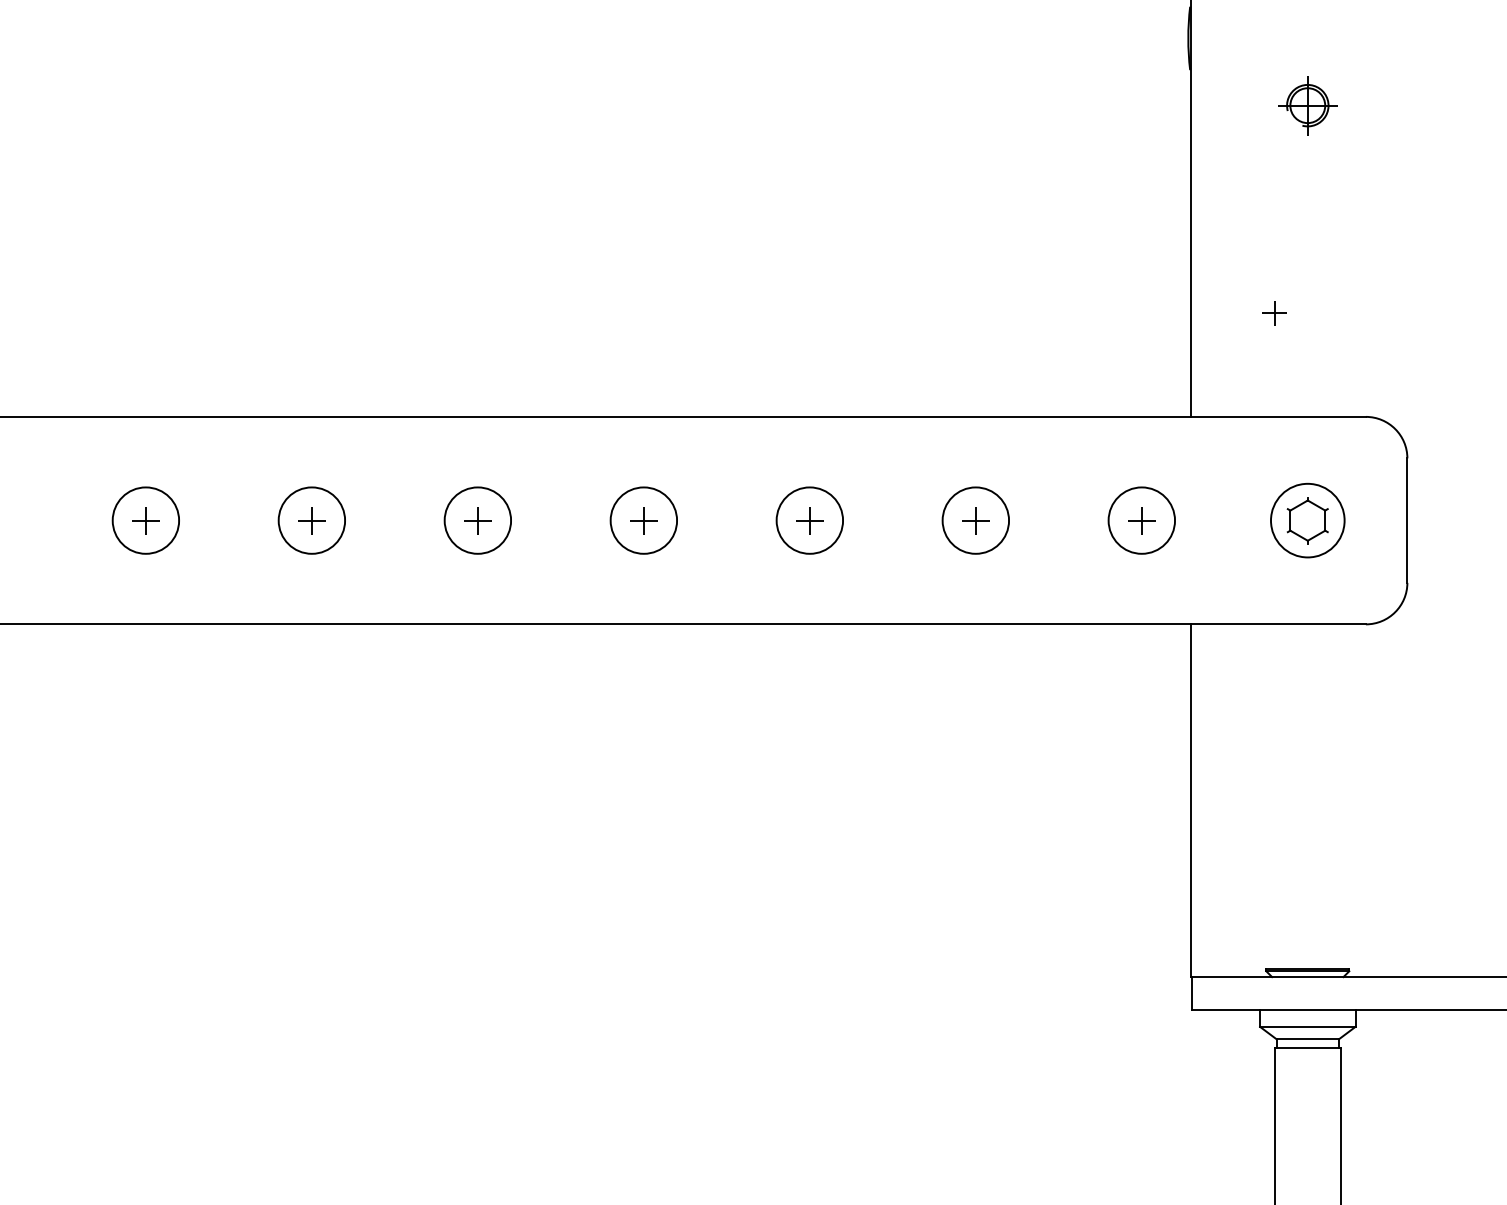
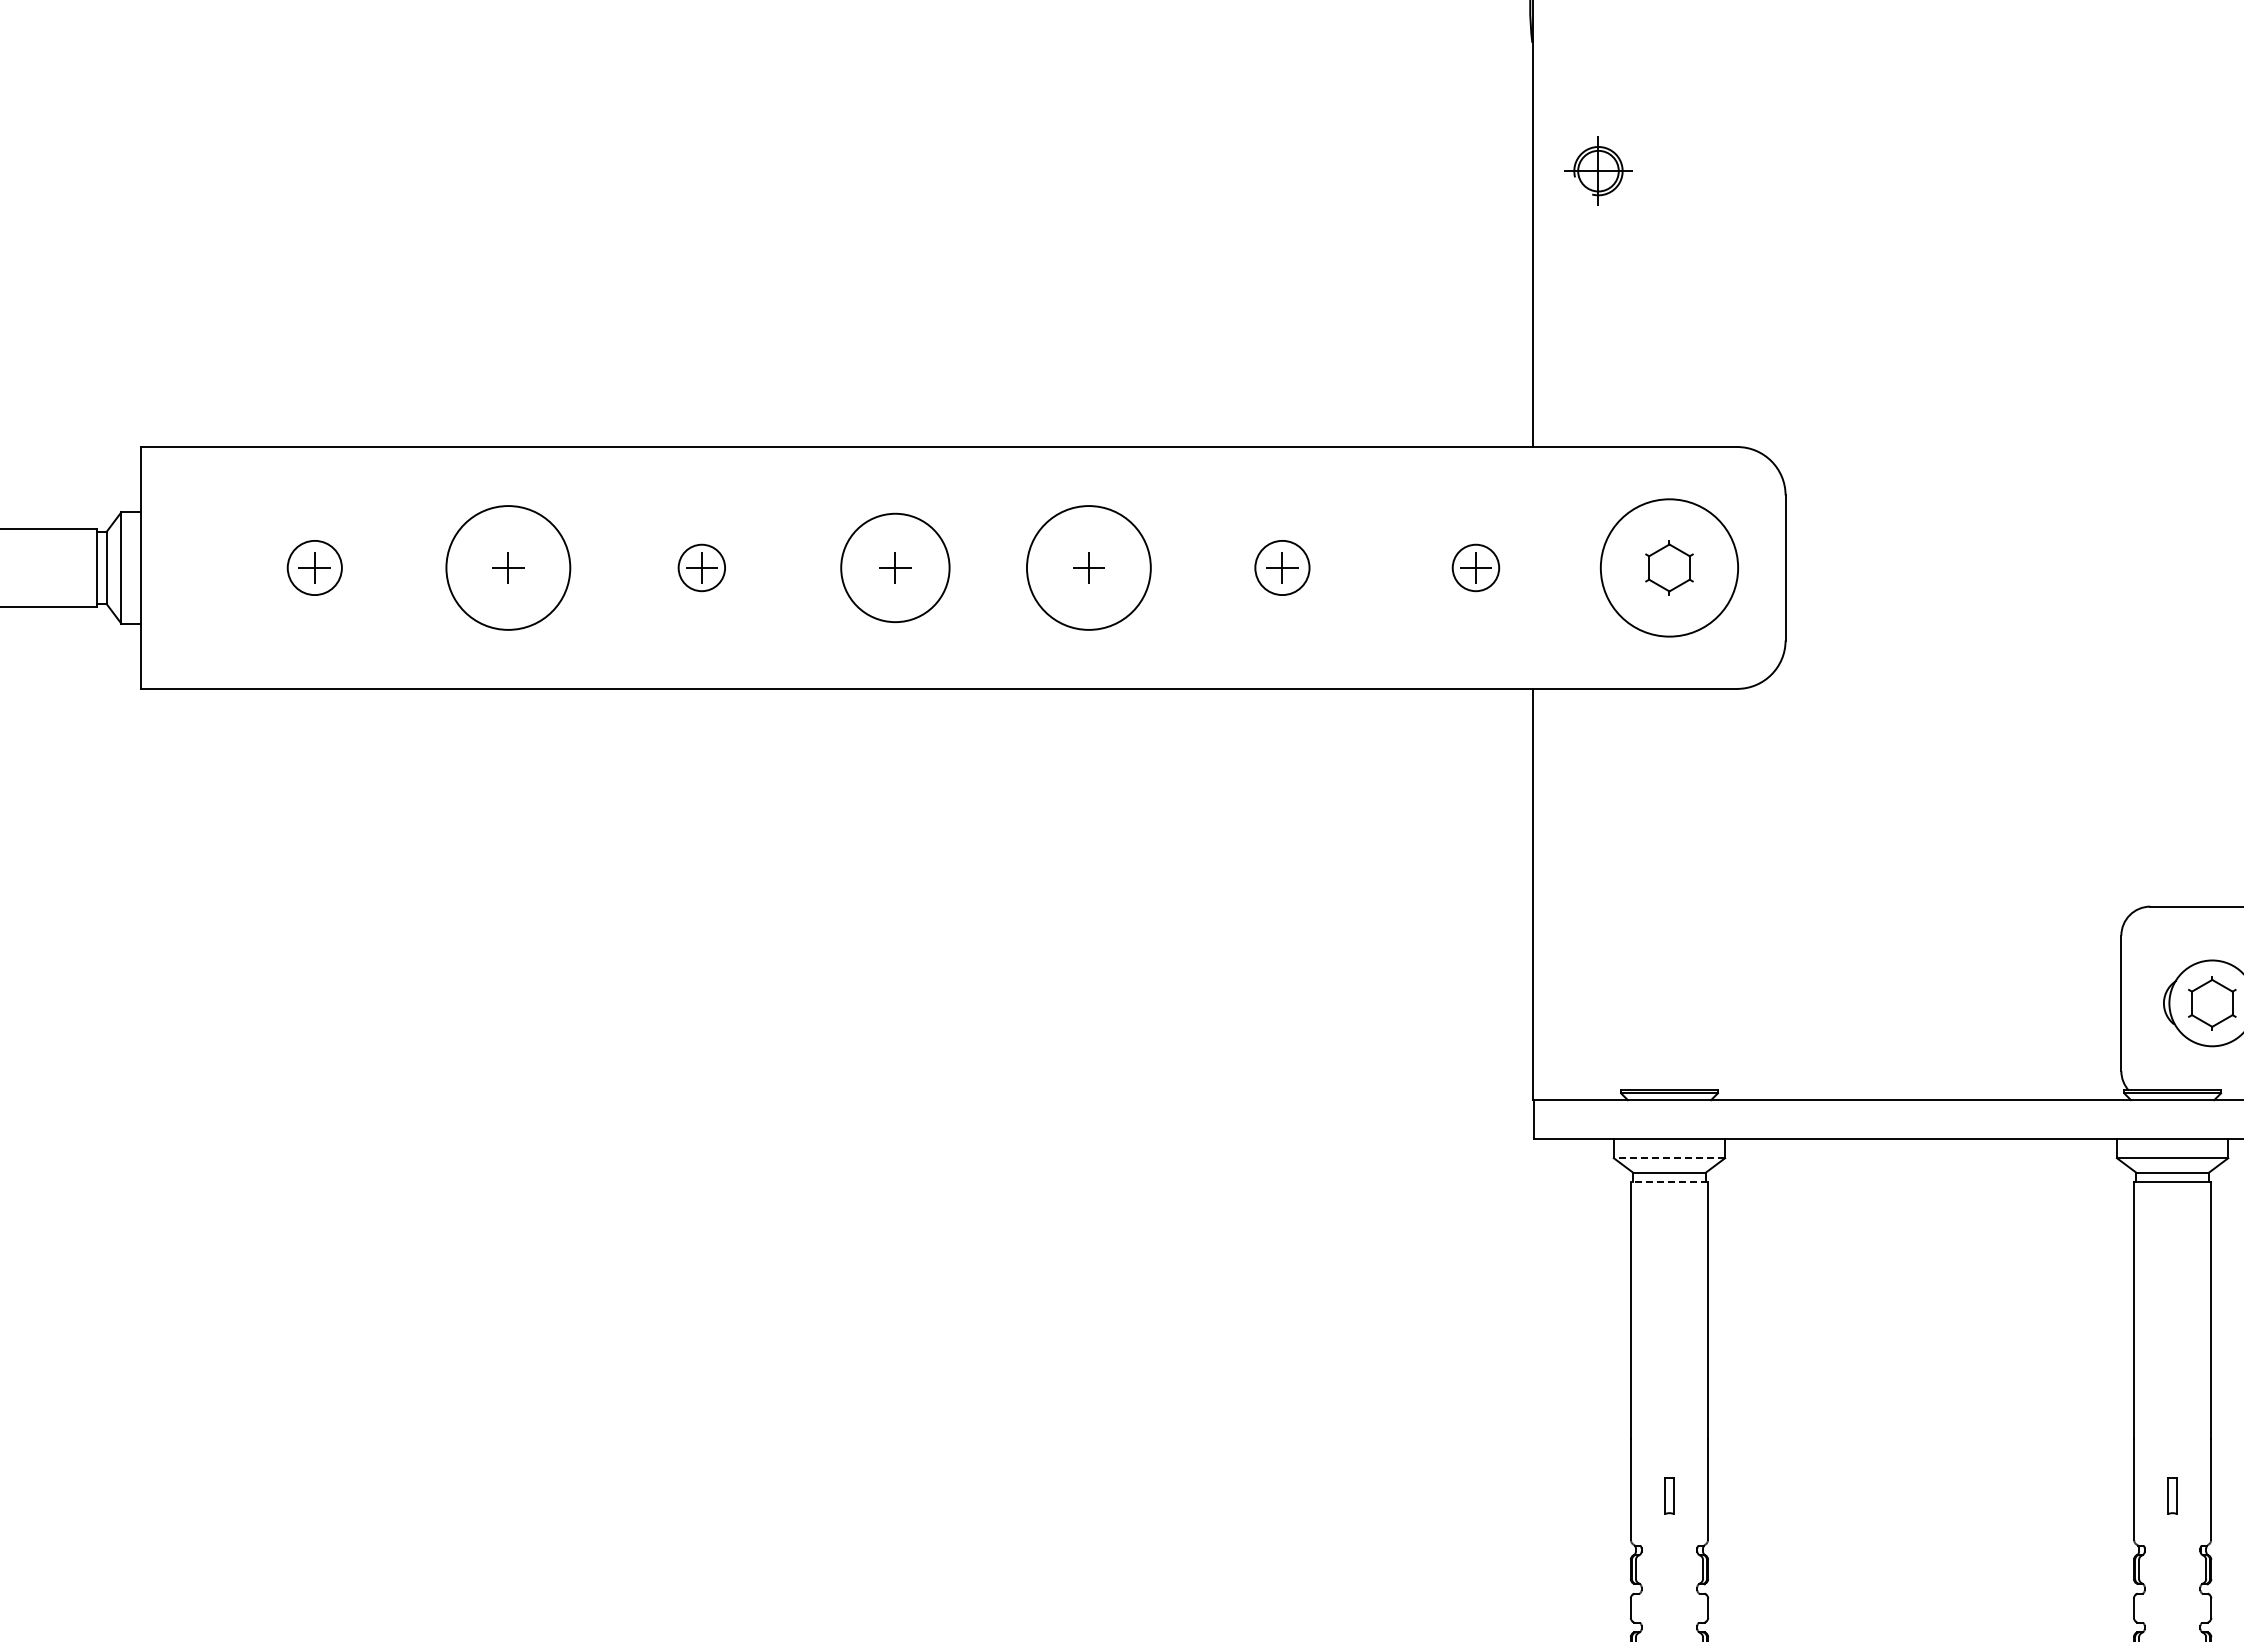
part: (1307, 105) -> (1598, 170), moved
part: (1274, 313) -> (1630, 326), removed
circle: (145, 520) -> (314, 567), size x0.7
circle: (312, 520) -> (508, 567), size x1.6
circle: (477, 520) -> (701, 567), size x0.6
circle: (643, 520) -> (895, 567), size x1.4
circle: (809, 520) -> (1088, 567), size x1.6
circle: (975, 520) -> (1282, 567), size x0.7
circle: (1141, 520) -> (1475, 567), size x0.6
circle: (1307, 520) -> (1669, 567), size x1.6
line: (1307, 1027) -> (1669, 1158), solid -> dashed
line: (1307, 1047) -> (1669, 1182), solid -> dashed

